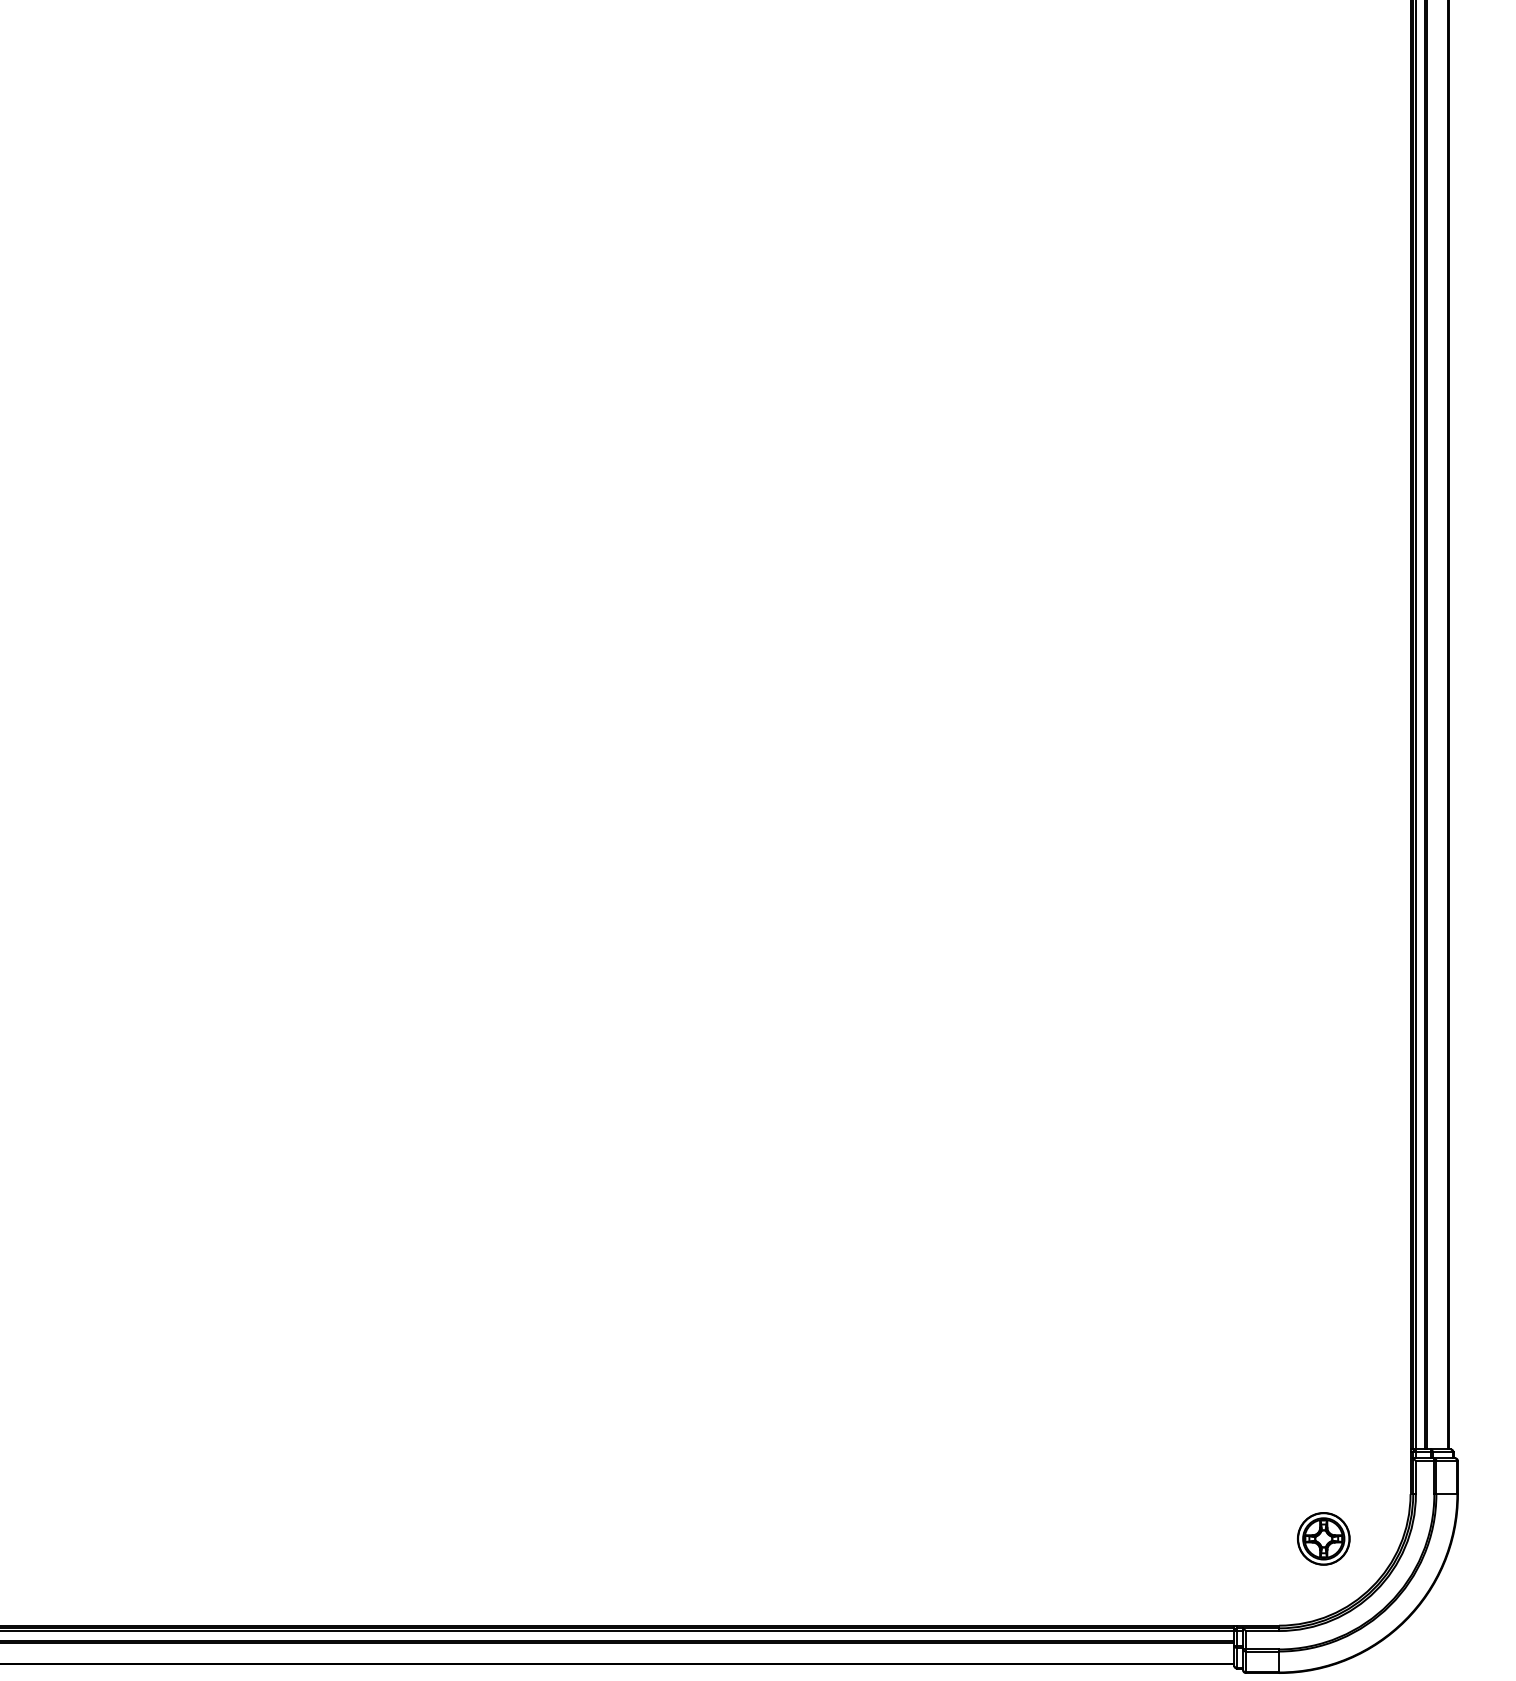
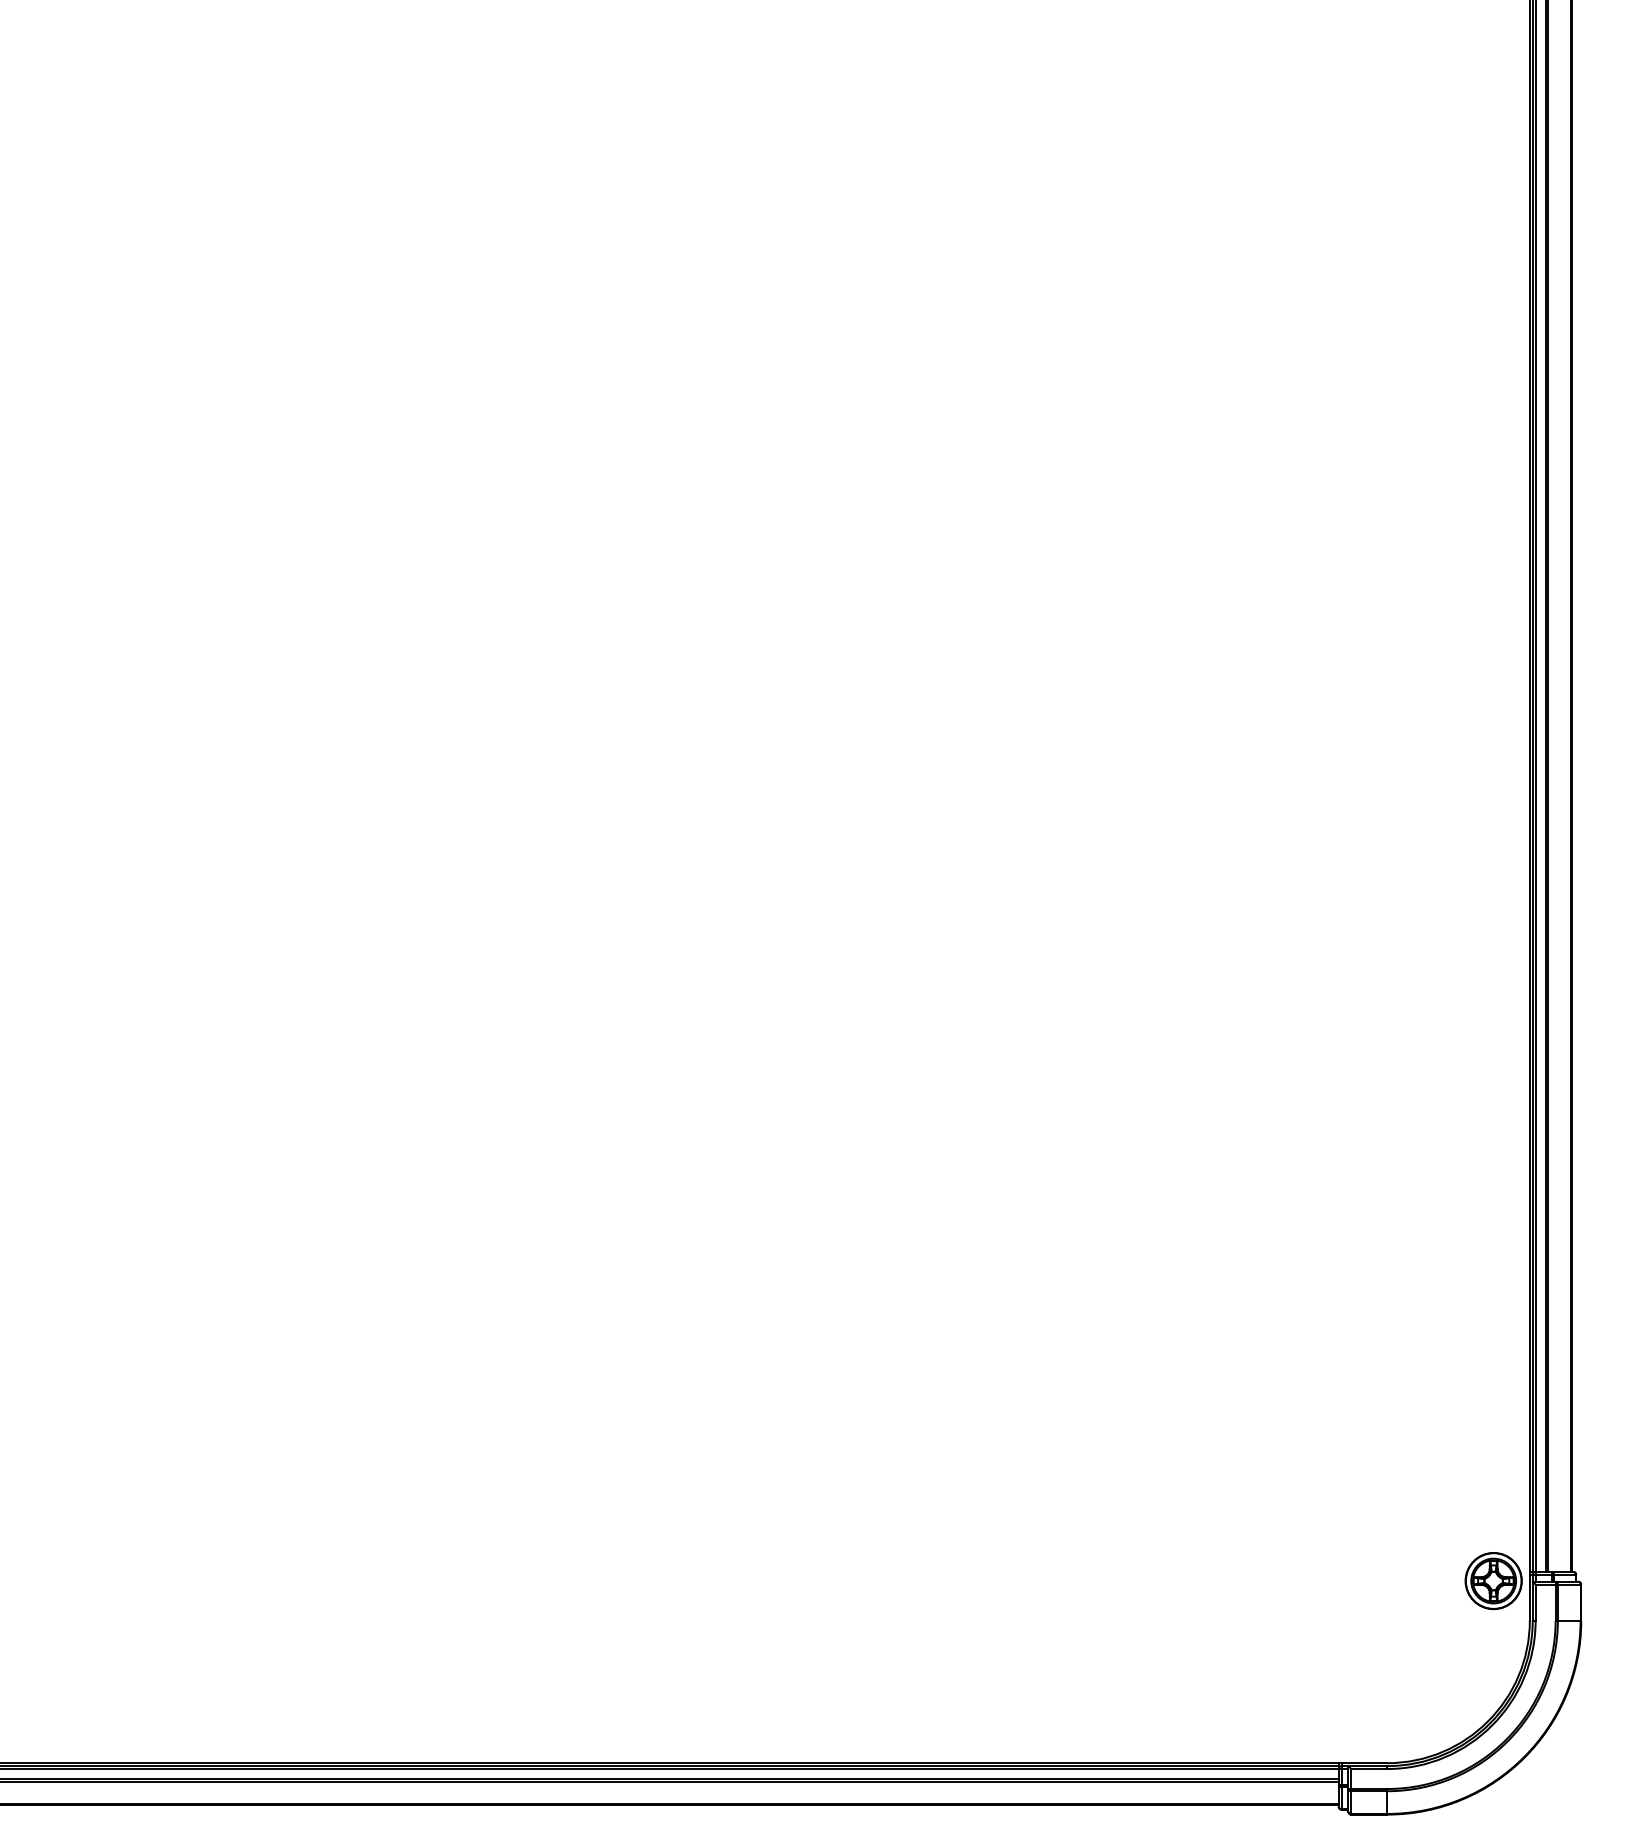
part: (1323, 1539) -> (1493, 1581), moved

